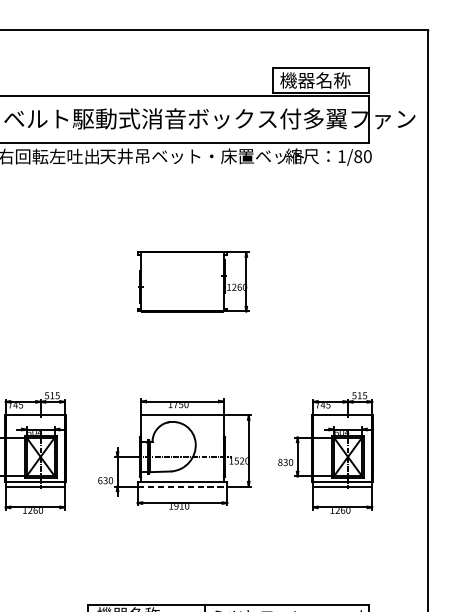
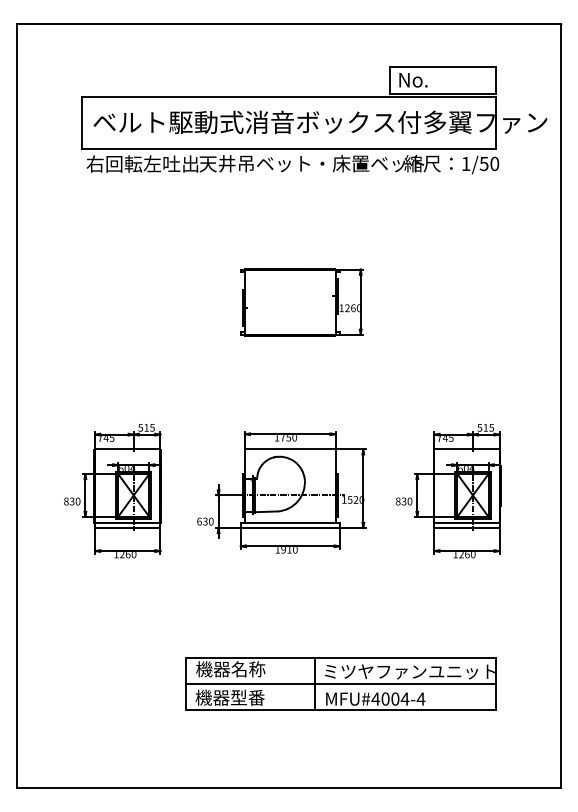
text: (315, 80) -> (436, 79), 機器名称 -> No.
text: (357, 156) -> (483, 163), 1/80 -> 1/50
line: (182, 486) -> (290, 528), dashed -> solid

